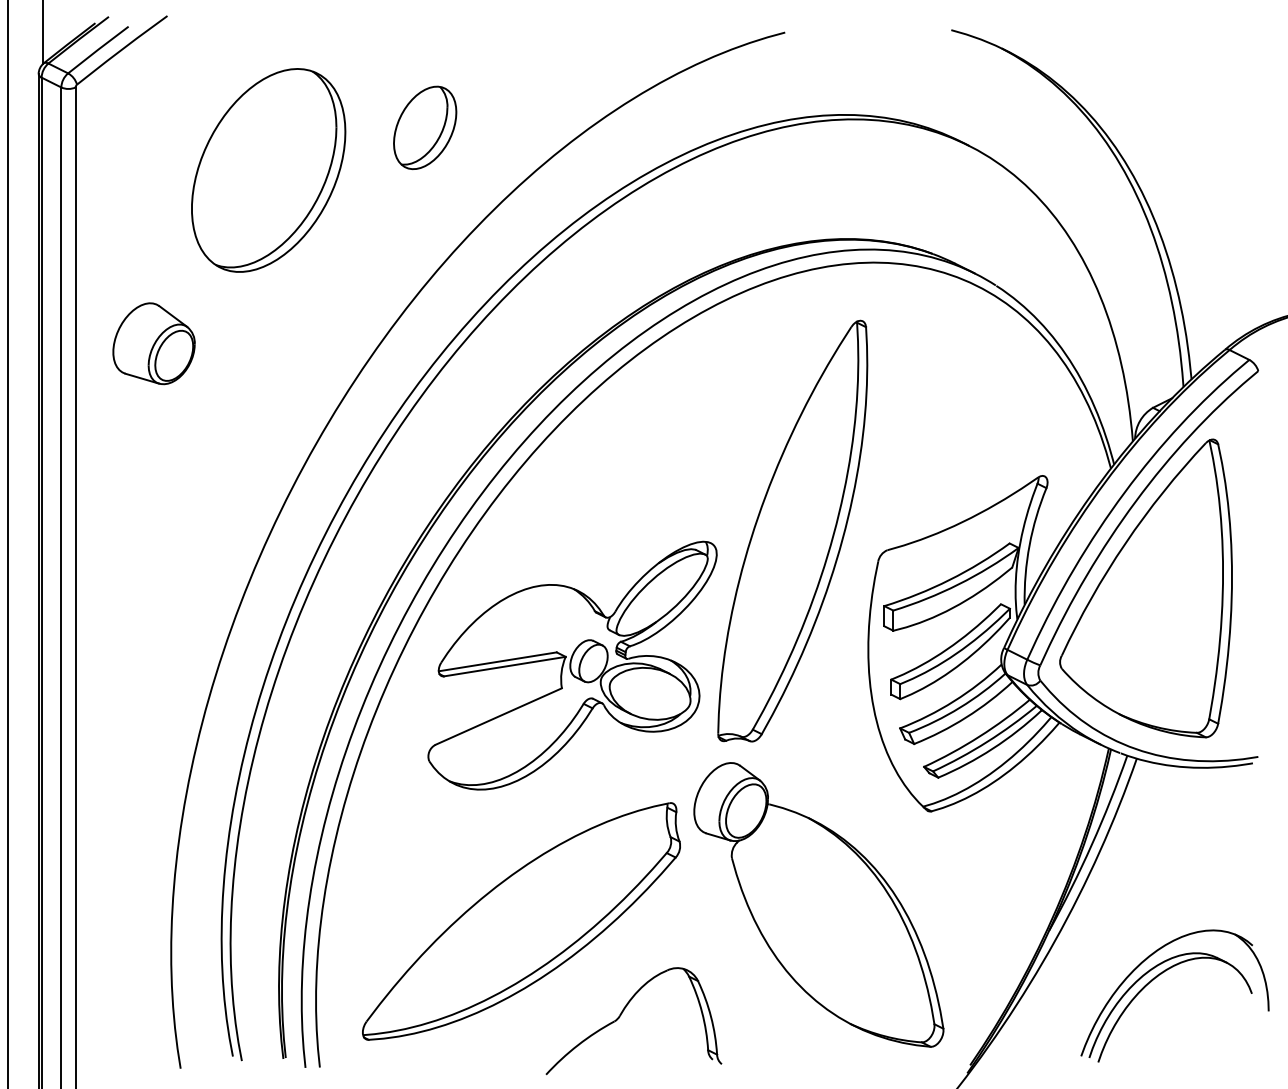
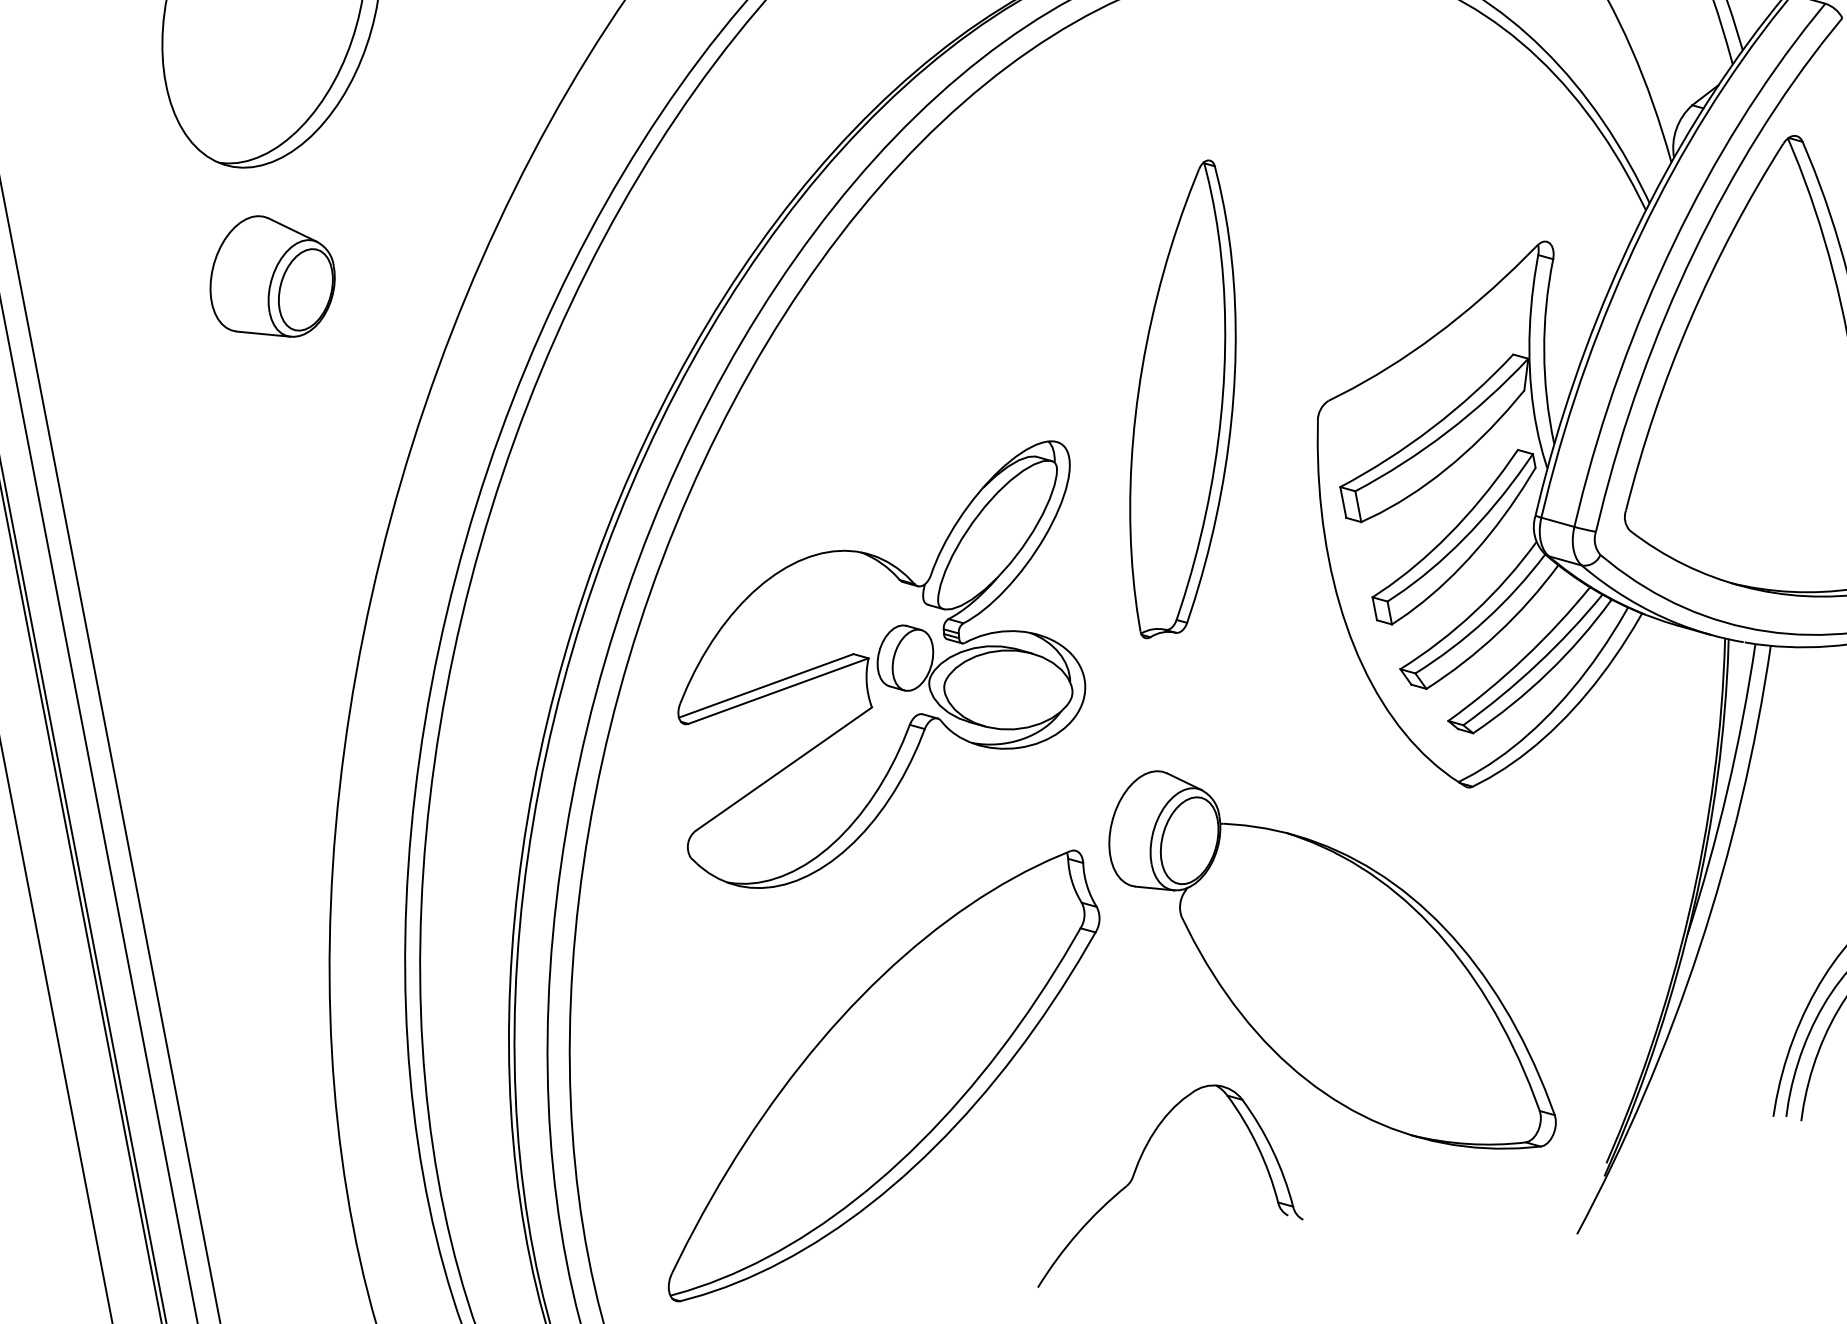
part: (153, 343) -> (270, 277), moved
part: (792, 530) -> (1177, 398), size x0.7
part: (621, 1015) -> (1135, 1174), moved

